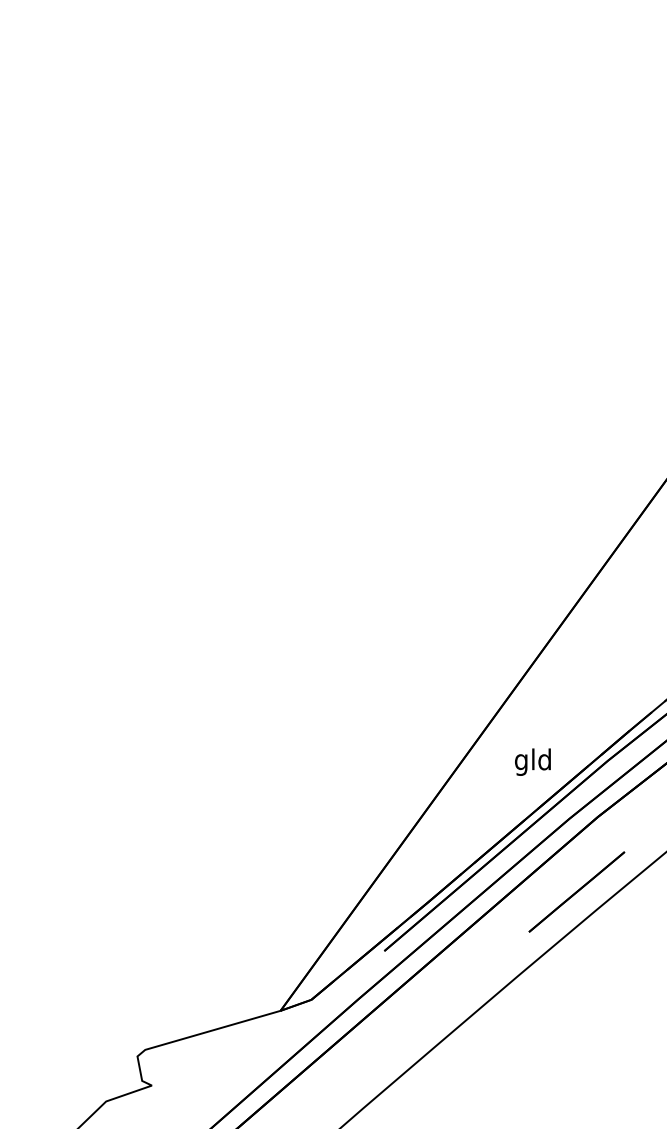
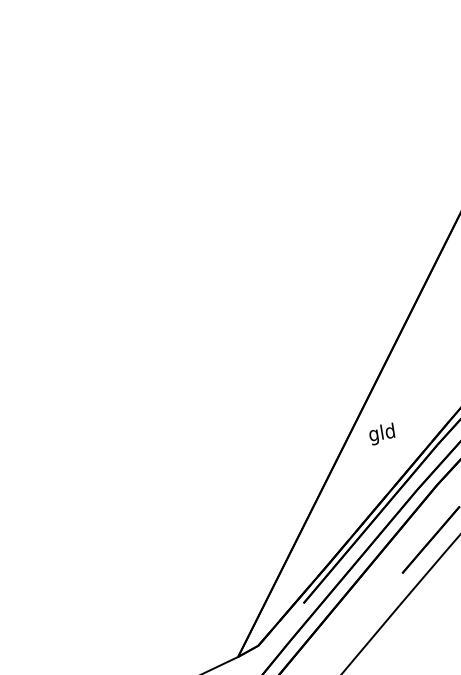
text: (532, 761) -> (381, 433), moved

